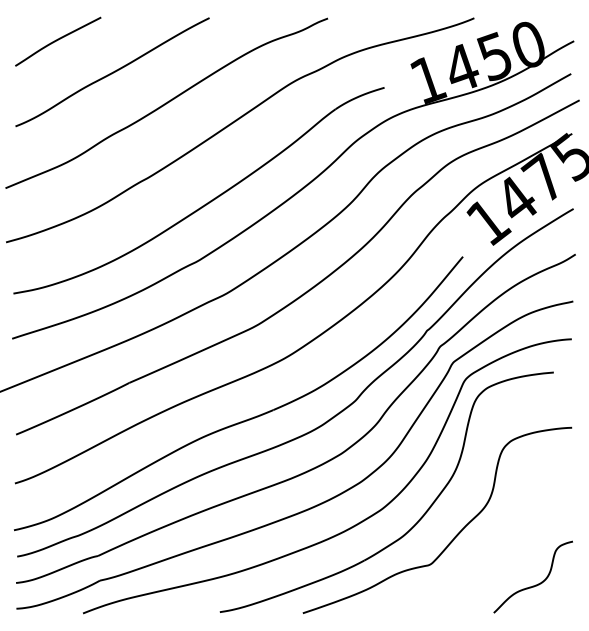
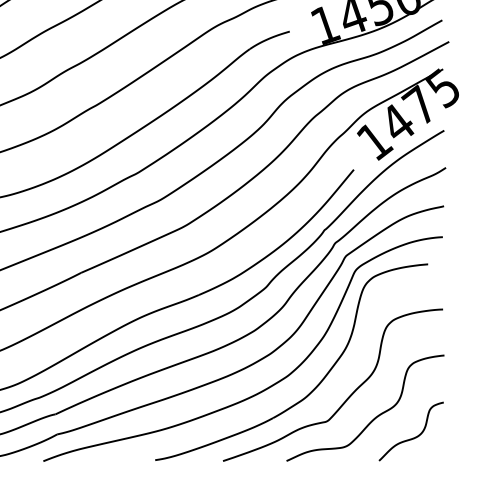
curve: (486, 561) -> (373, 418), added

